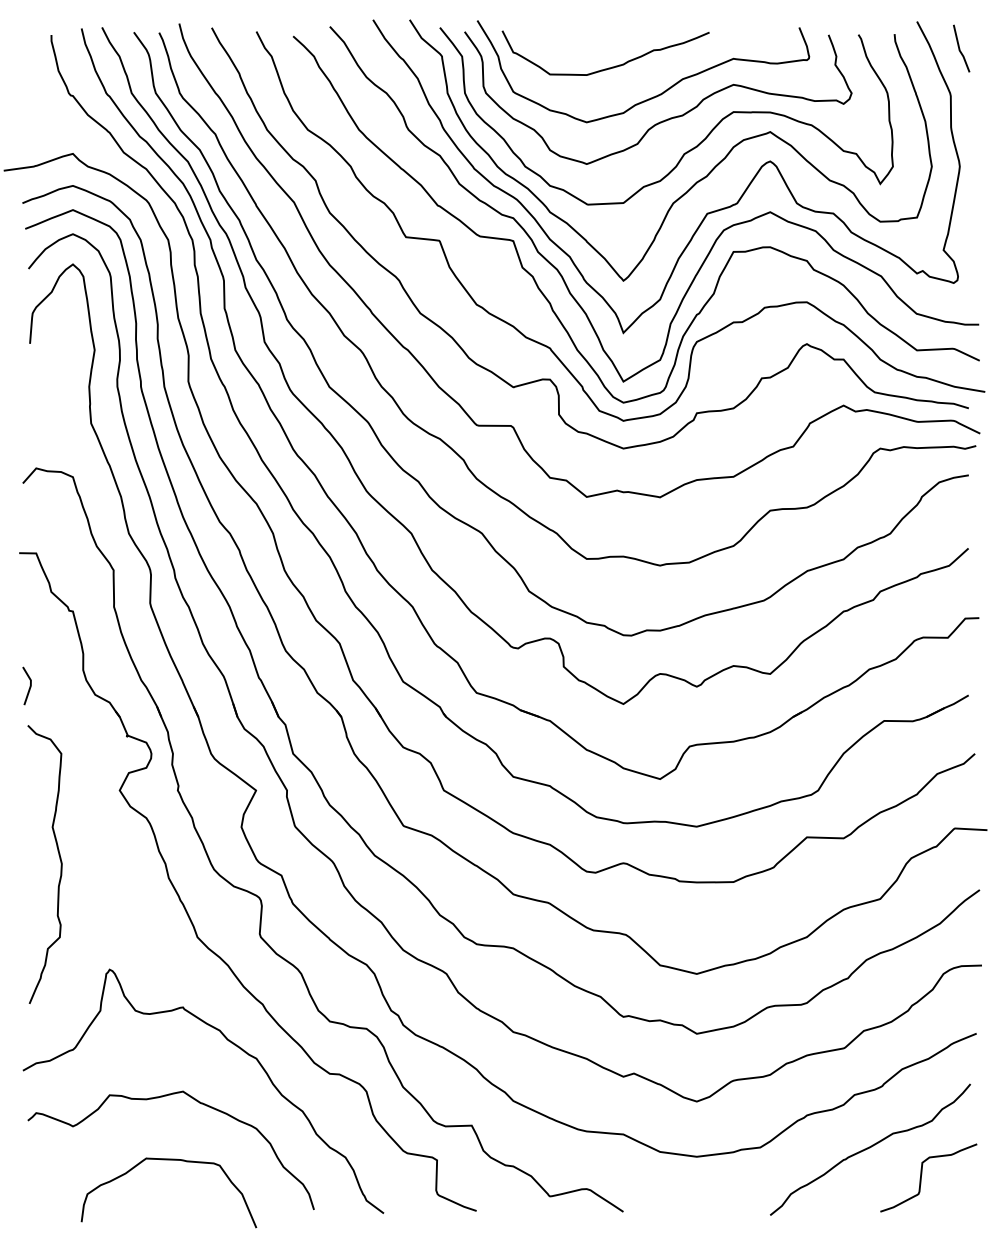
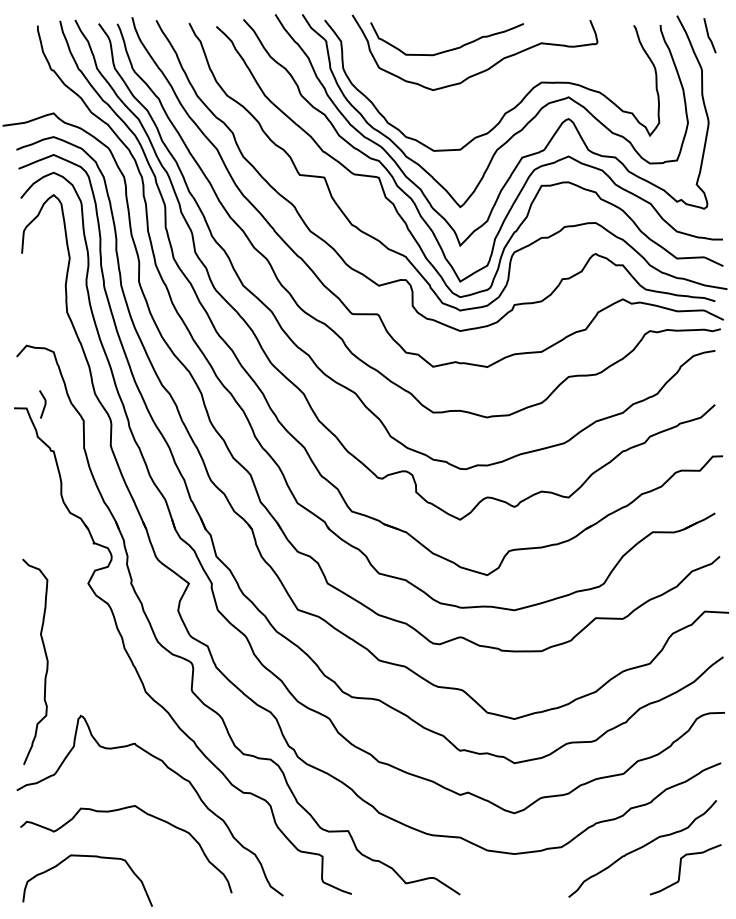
curve: (667, 118) -> (492, 87), removed
line: (29, 686) -> (44, 404), moved
curve: (59, 859) -> (46, 658), moved
curve: (168, 1160) -> (87, 856), moved

